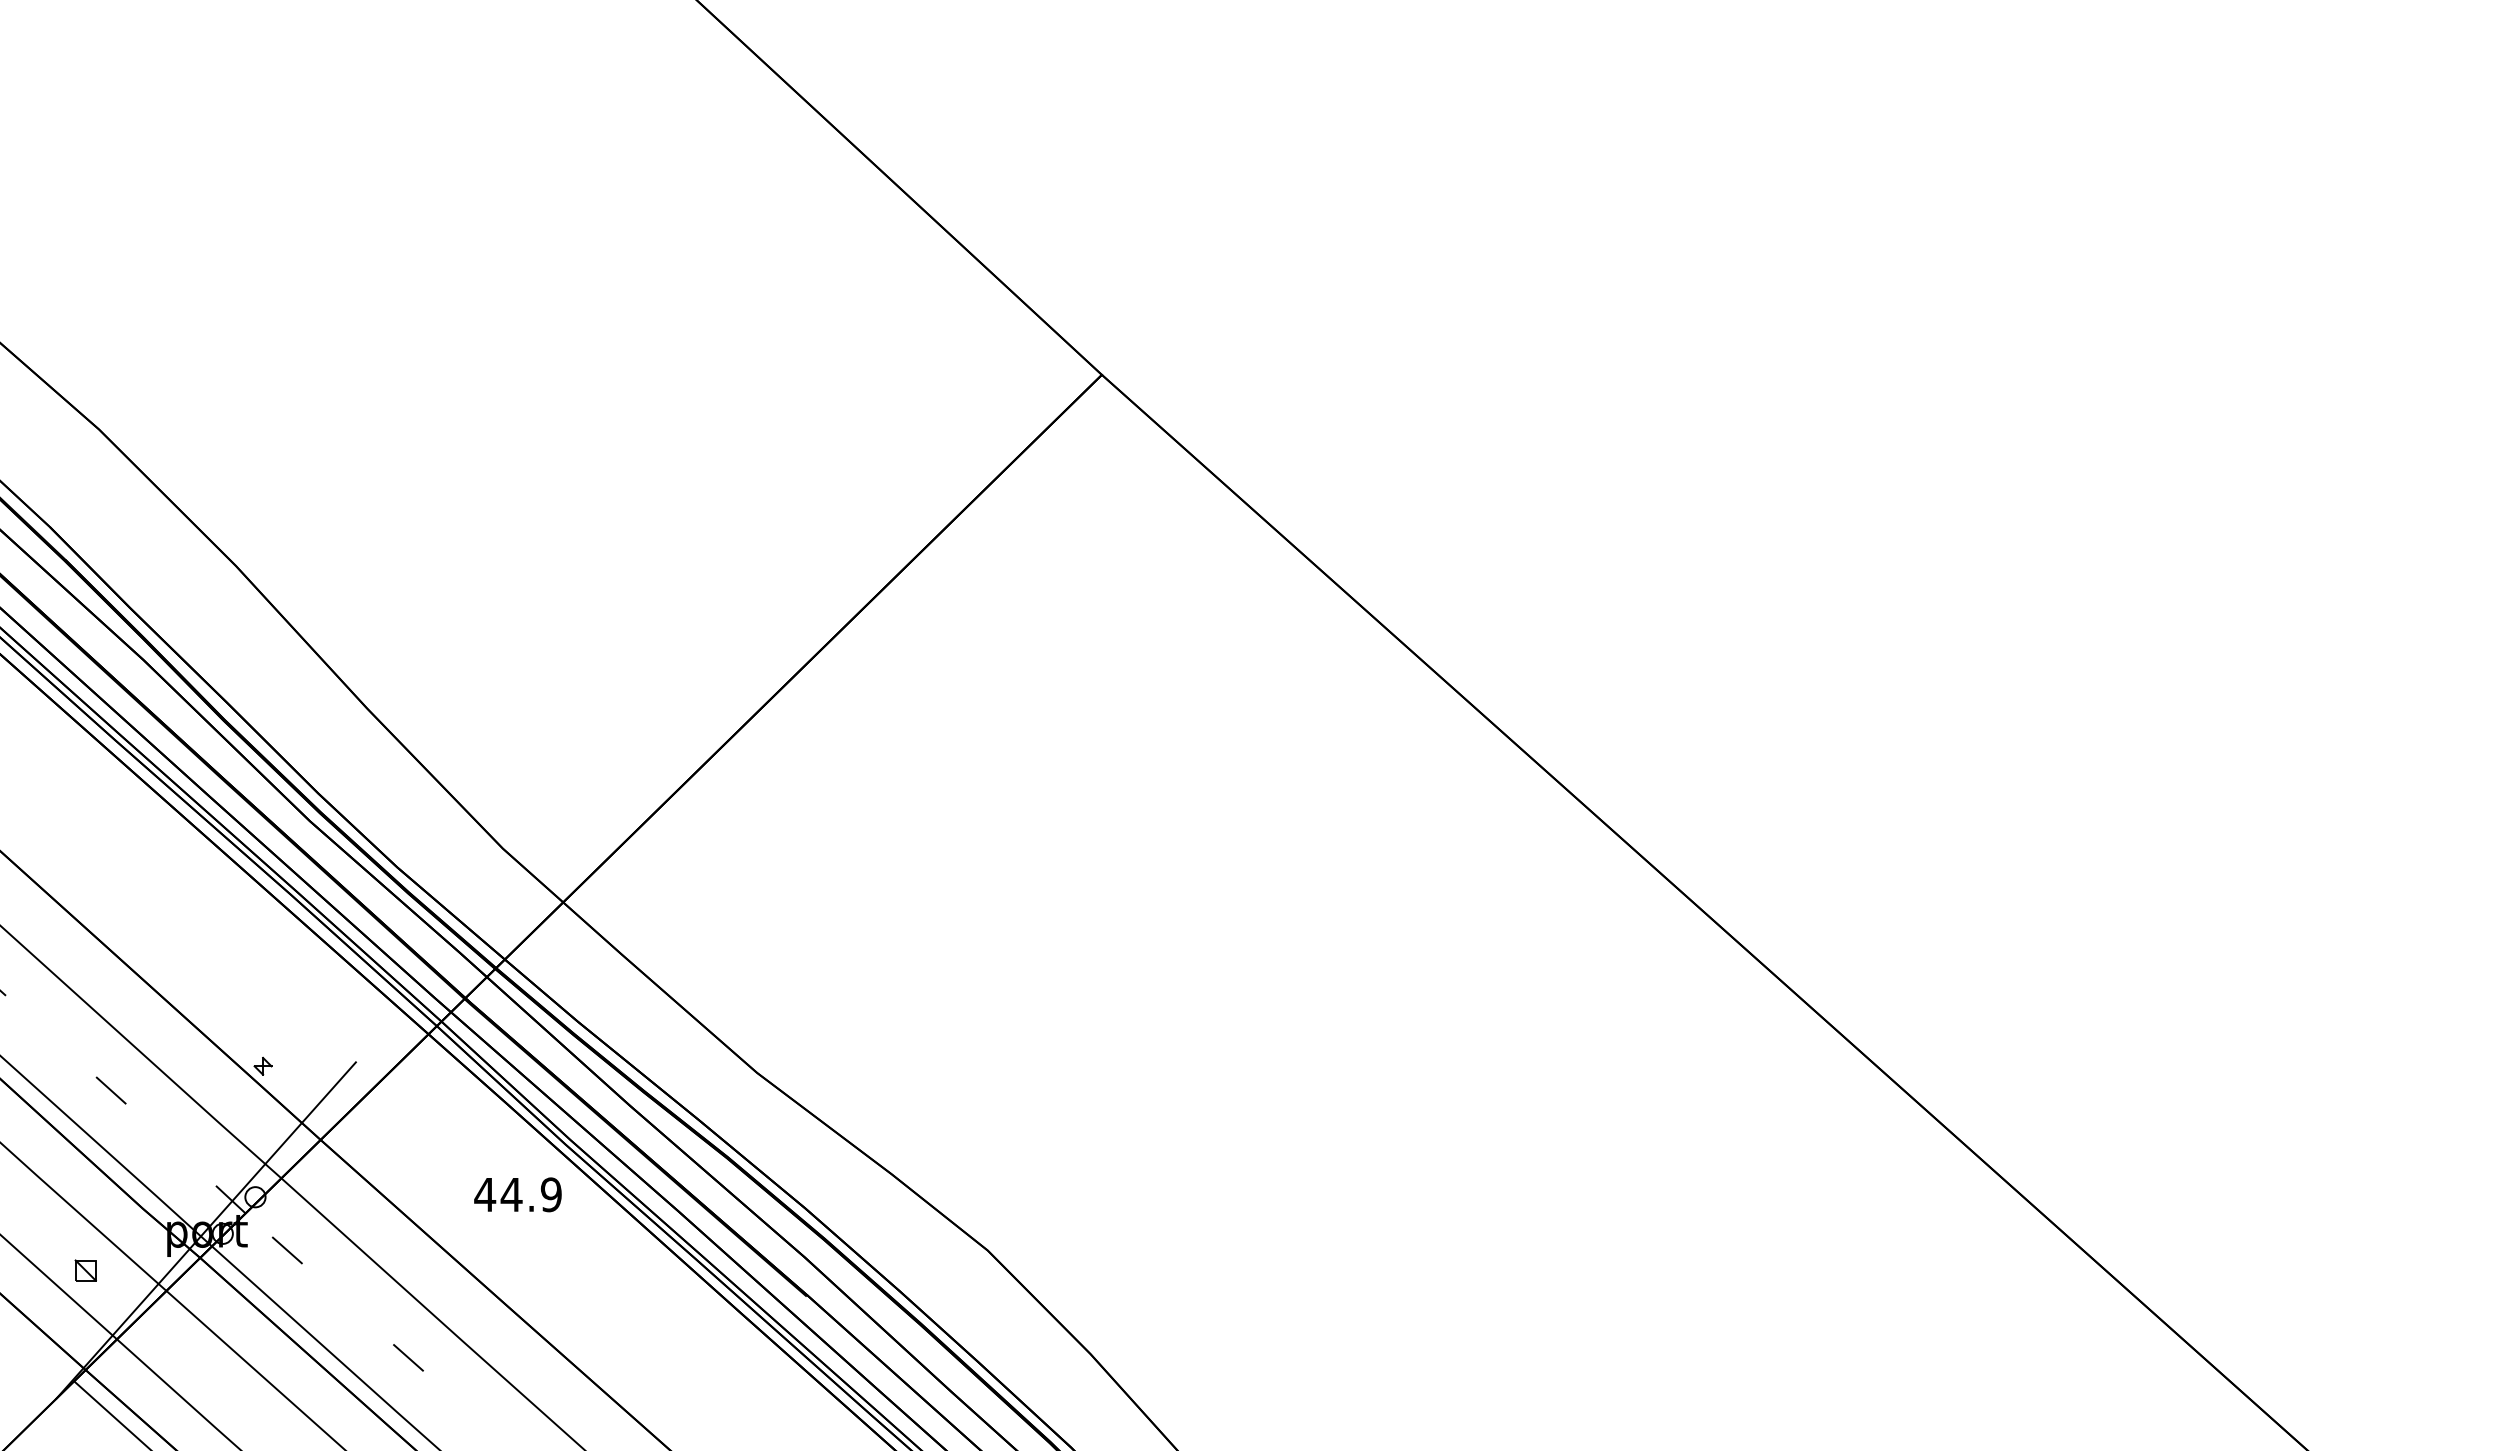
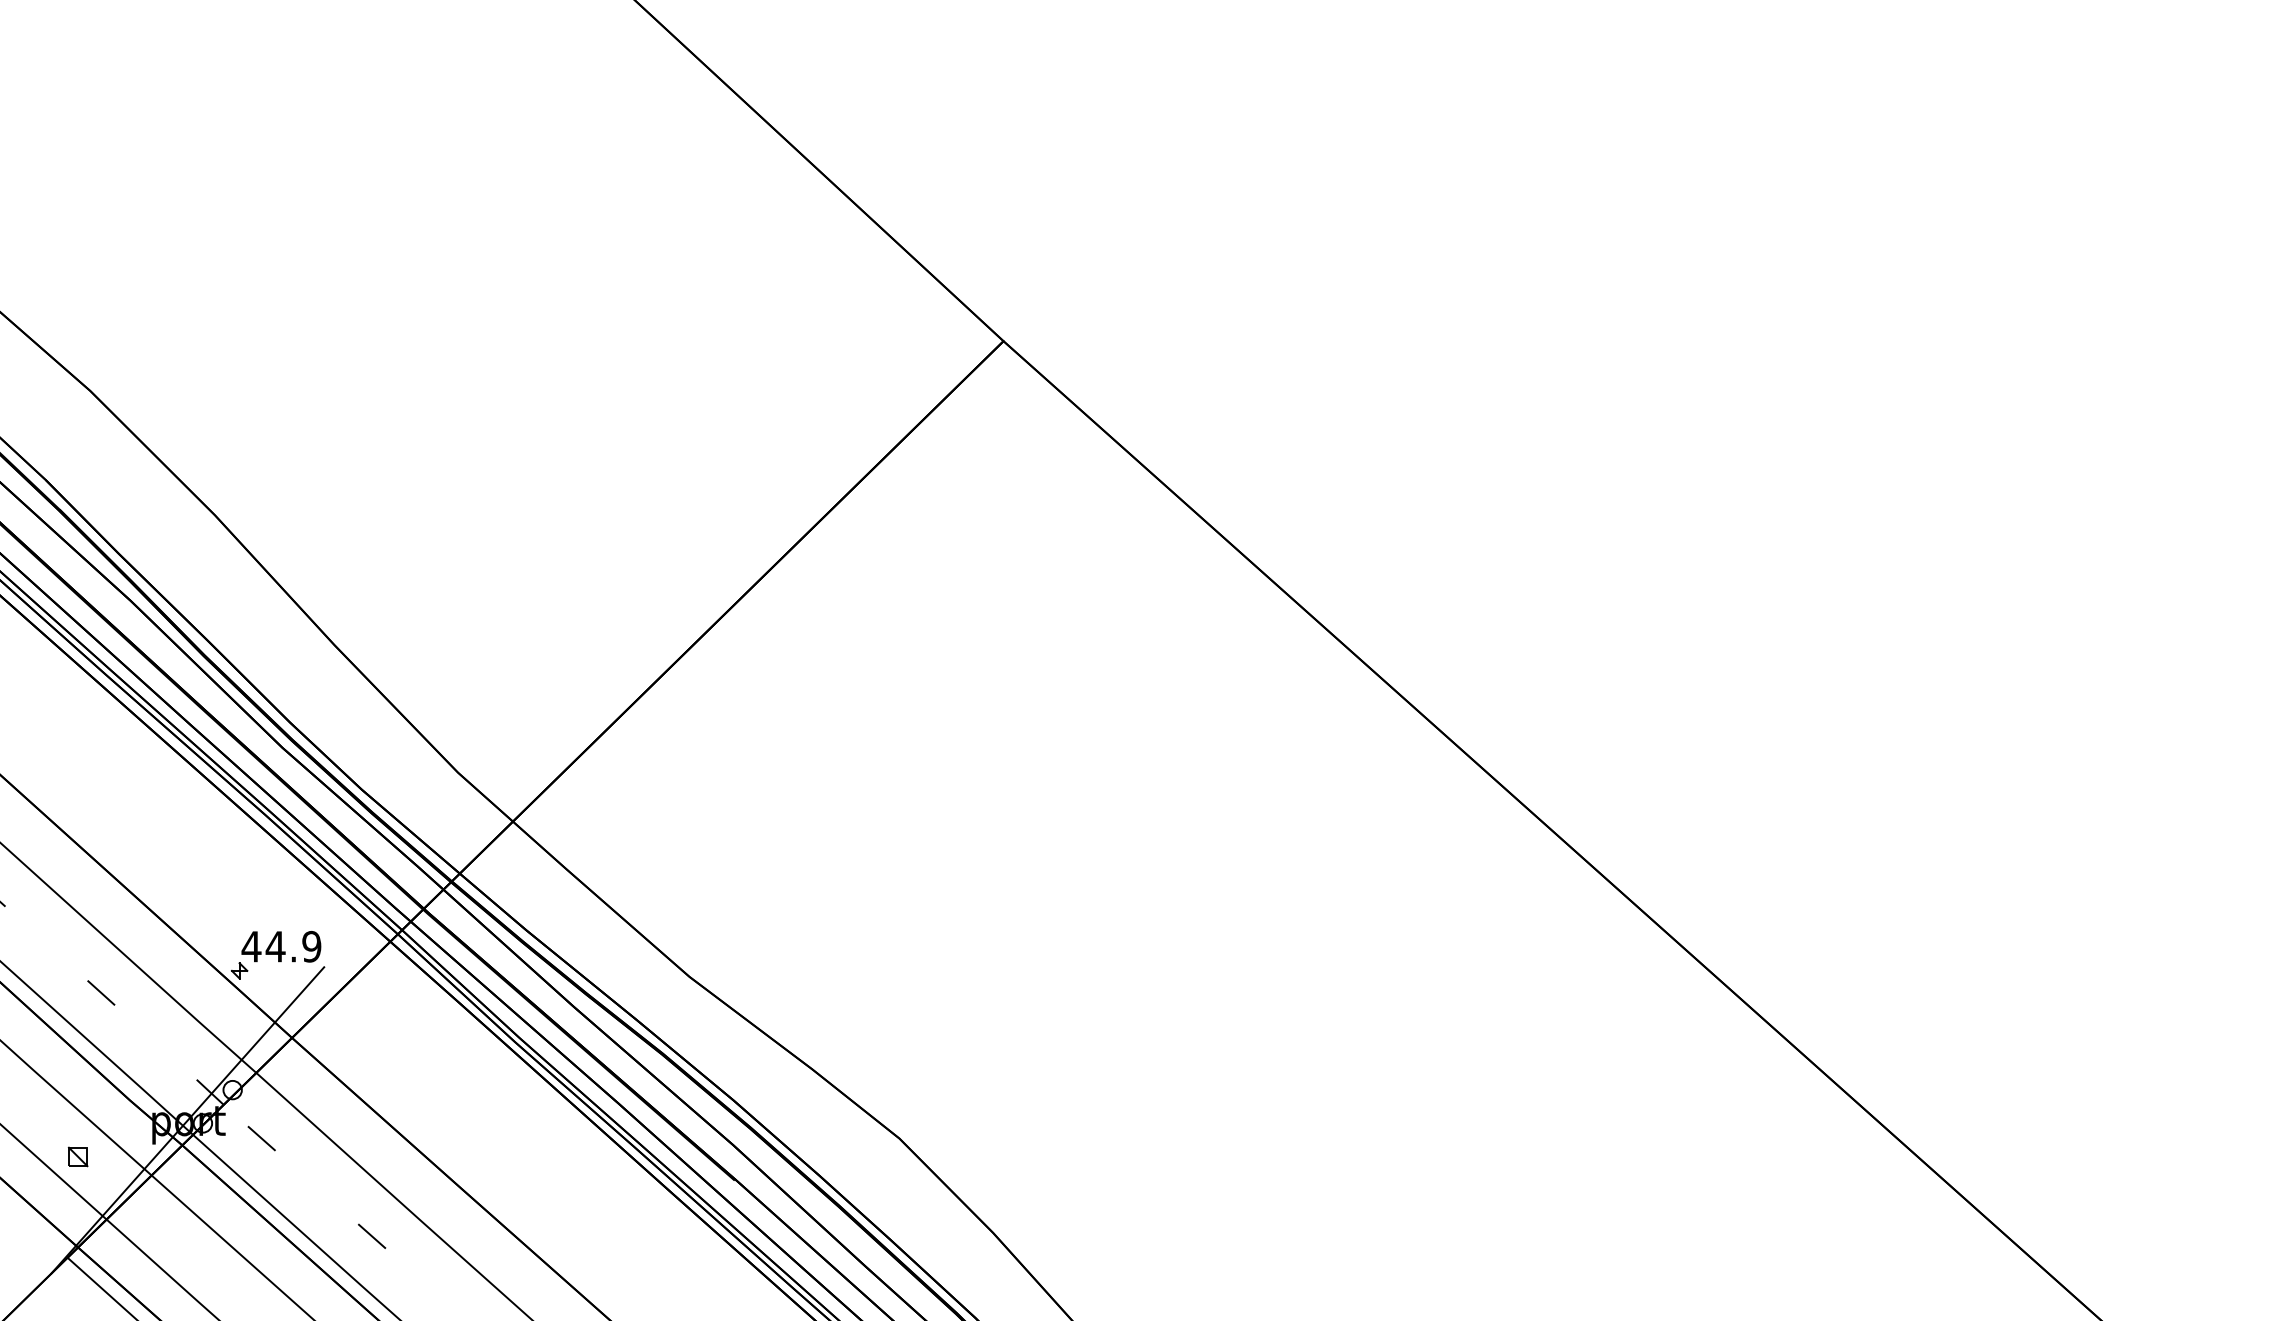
text: (517, 1194) -> (280, 946), moved

